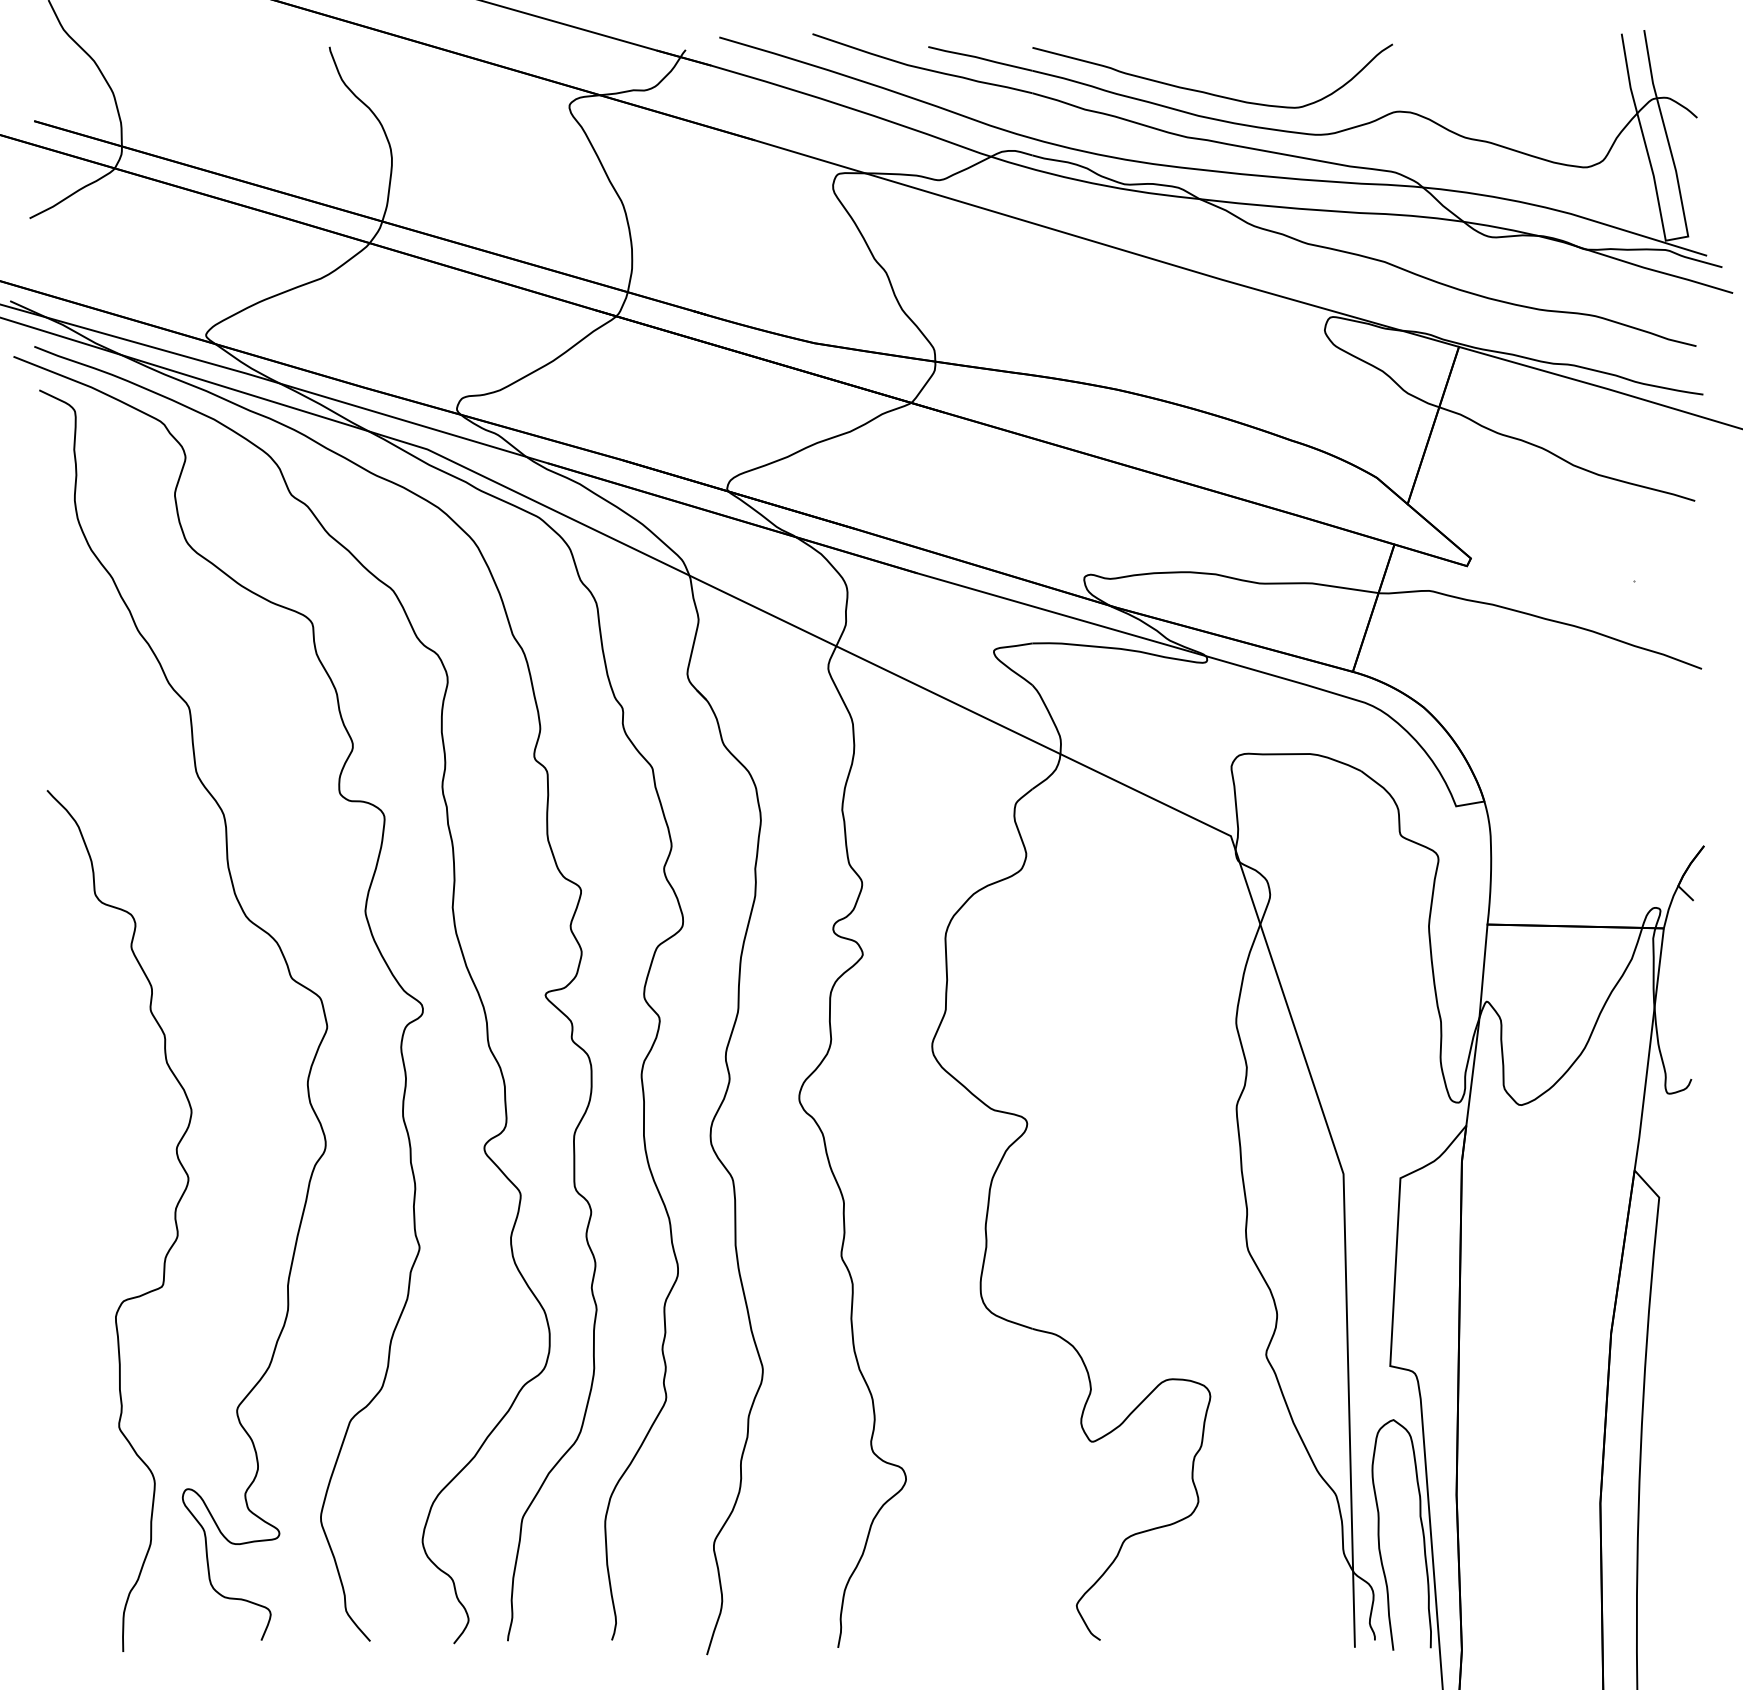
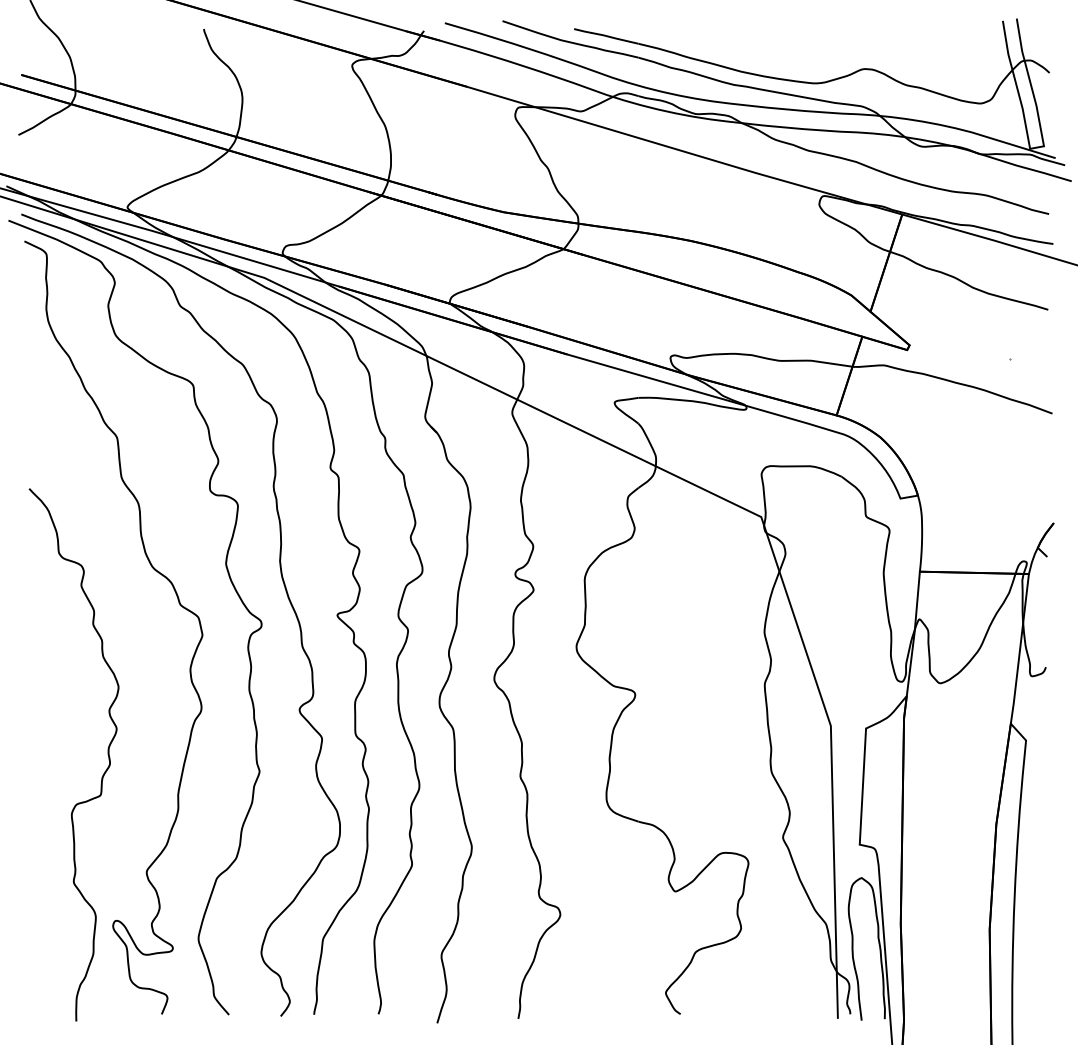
curve: (1207, 91) -> (746, 56), removed

